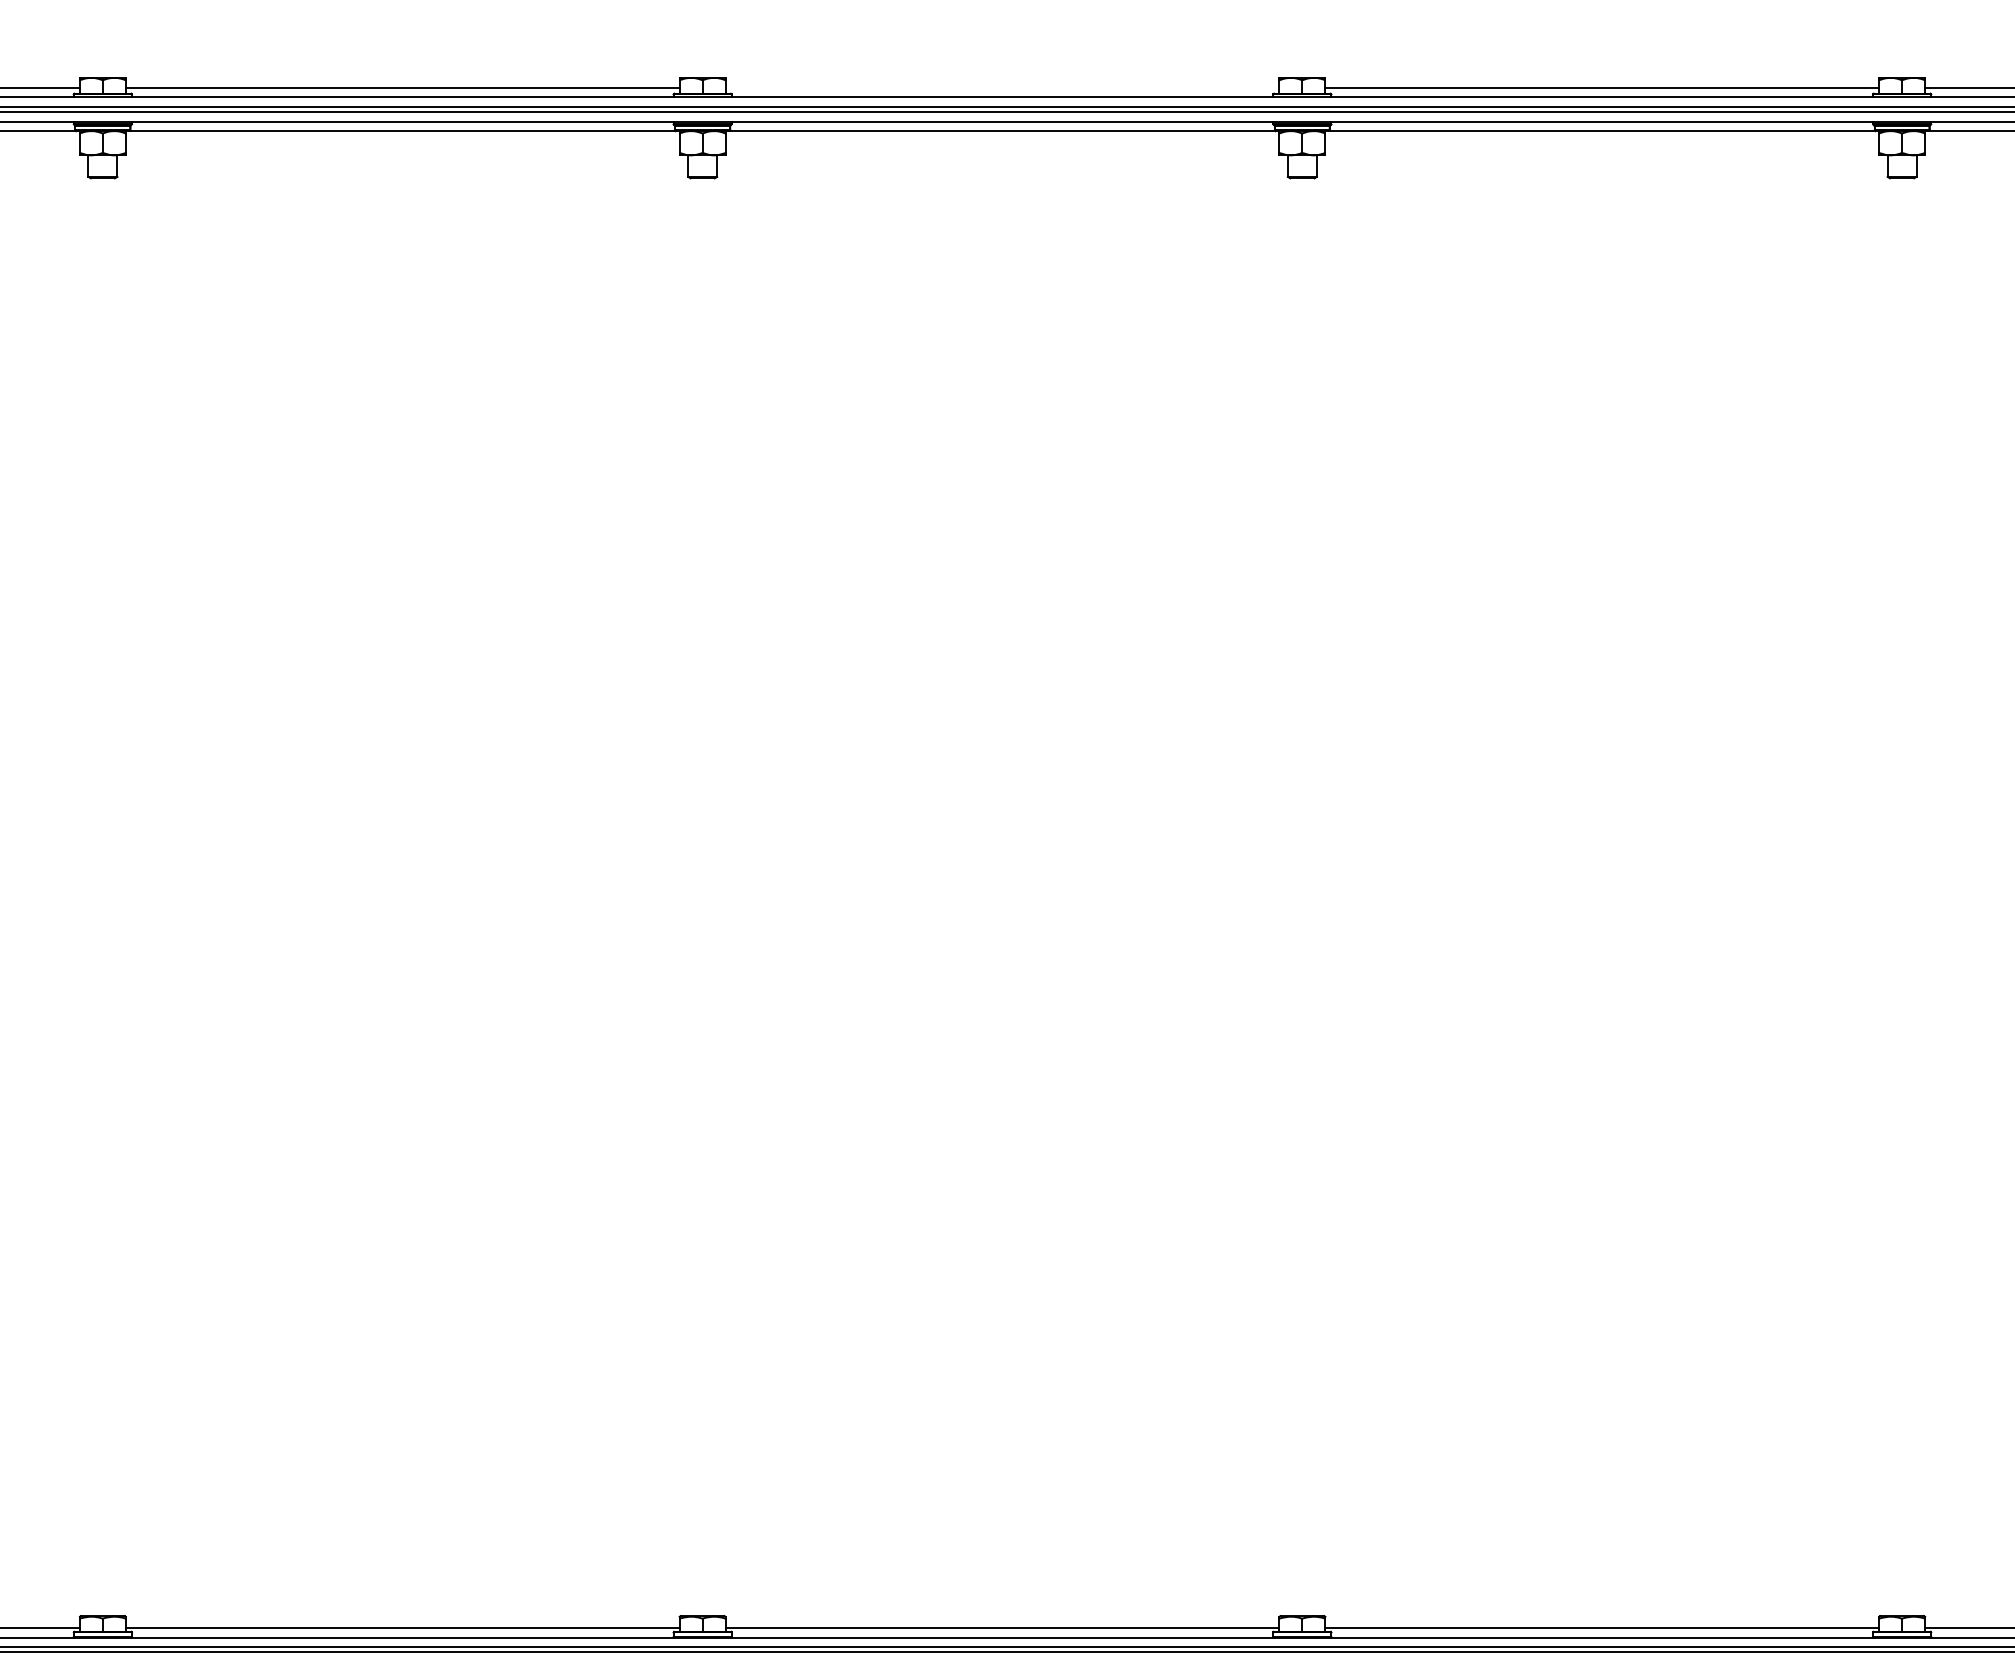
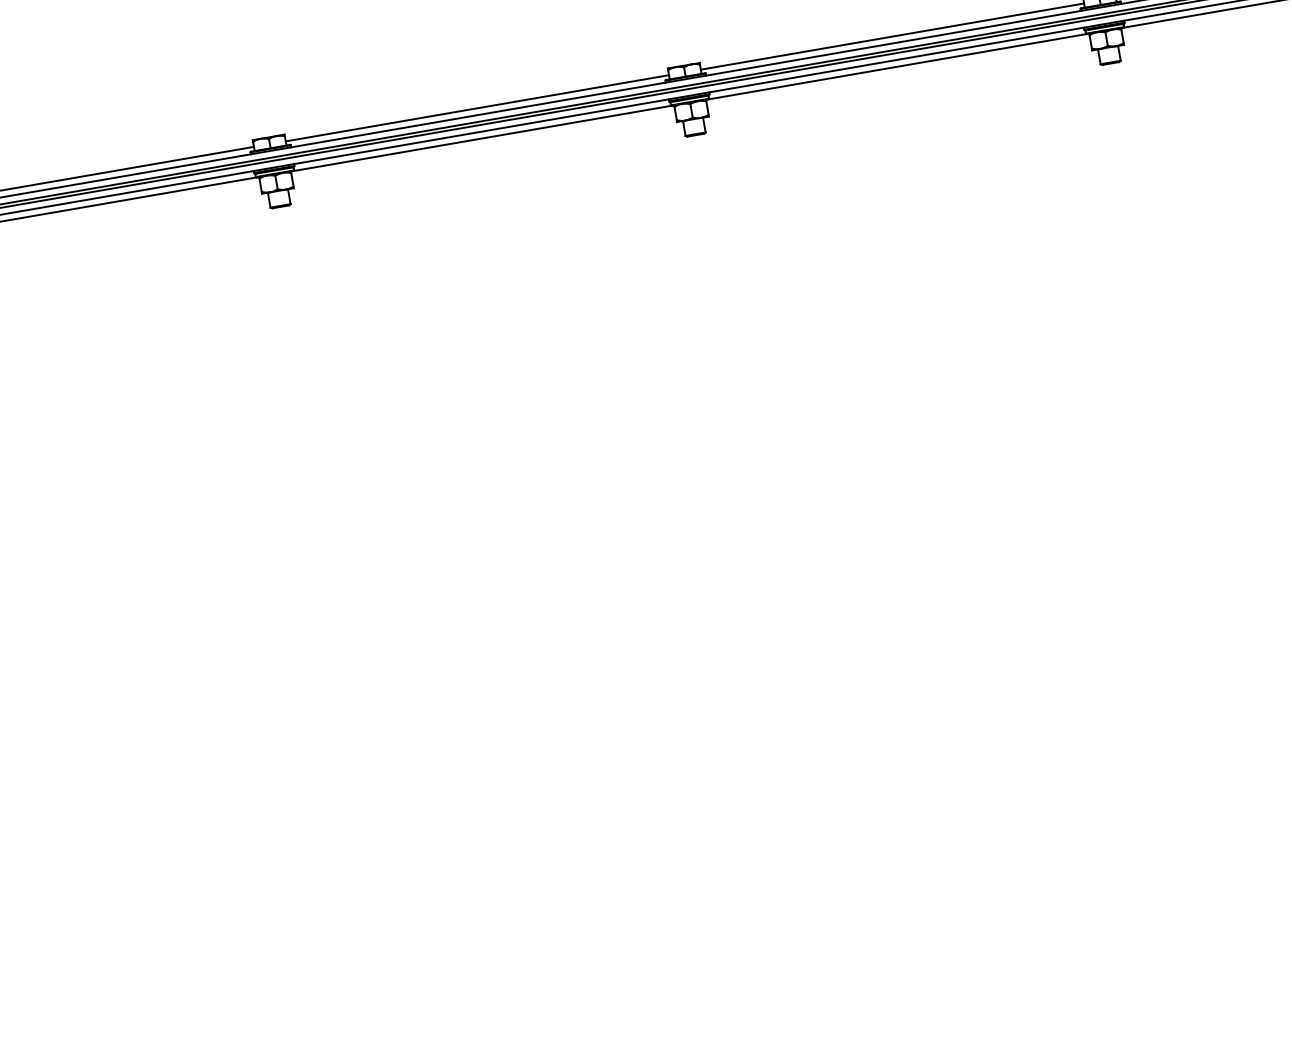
line: (1002, 87) -> (477, 108), added

